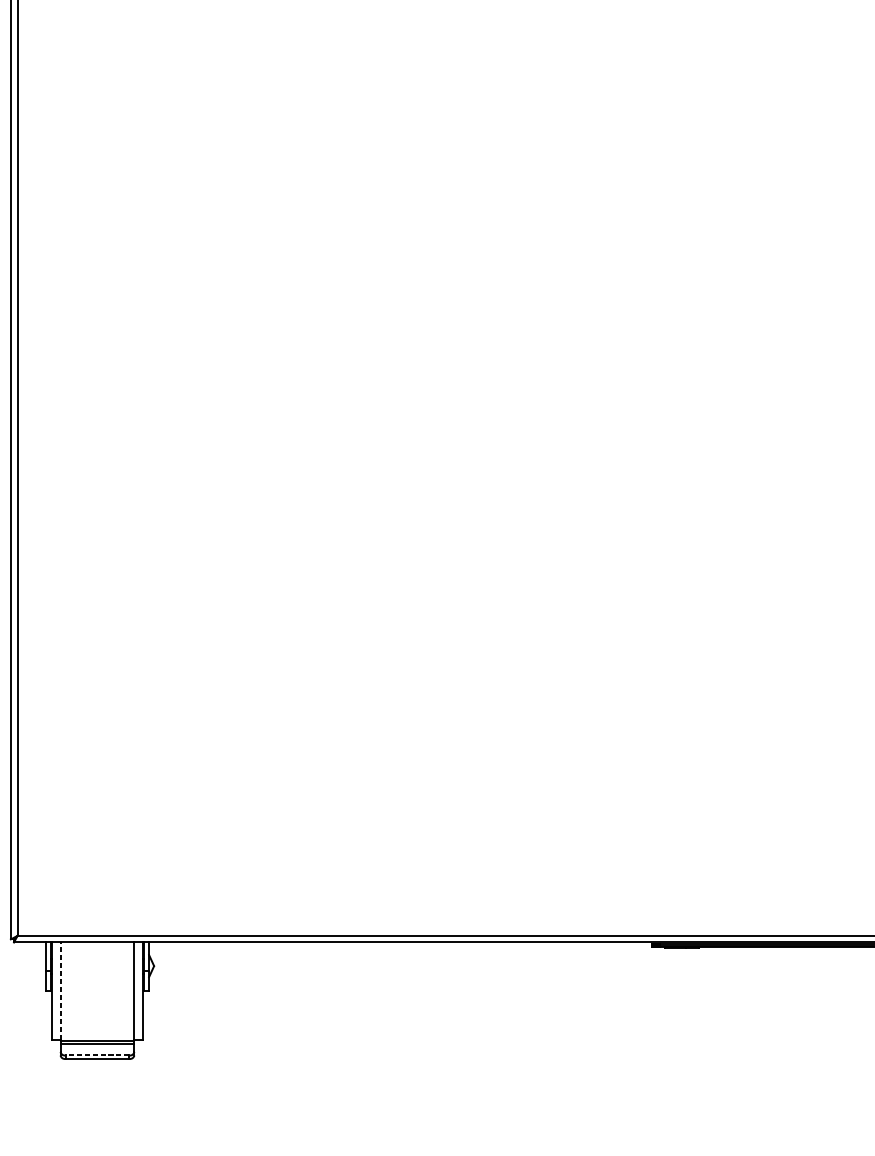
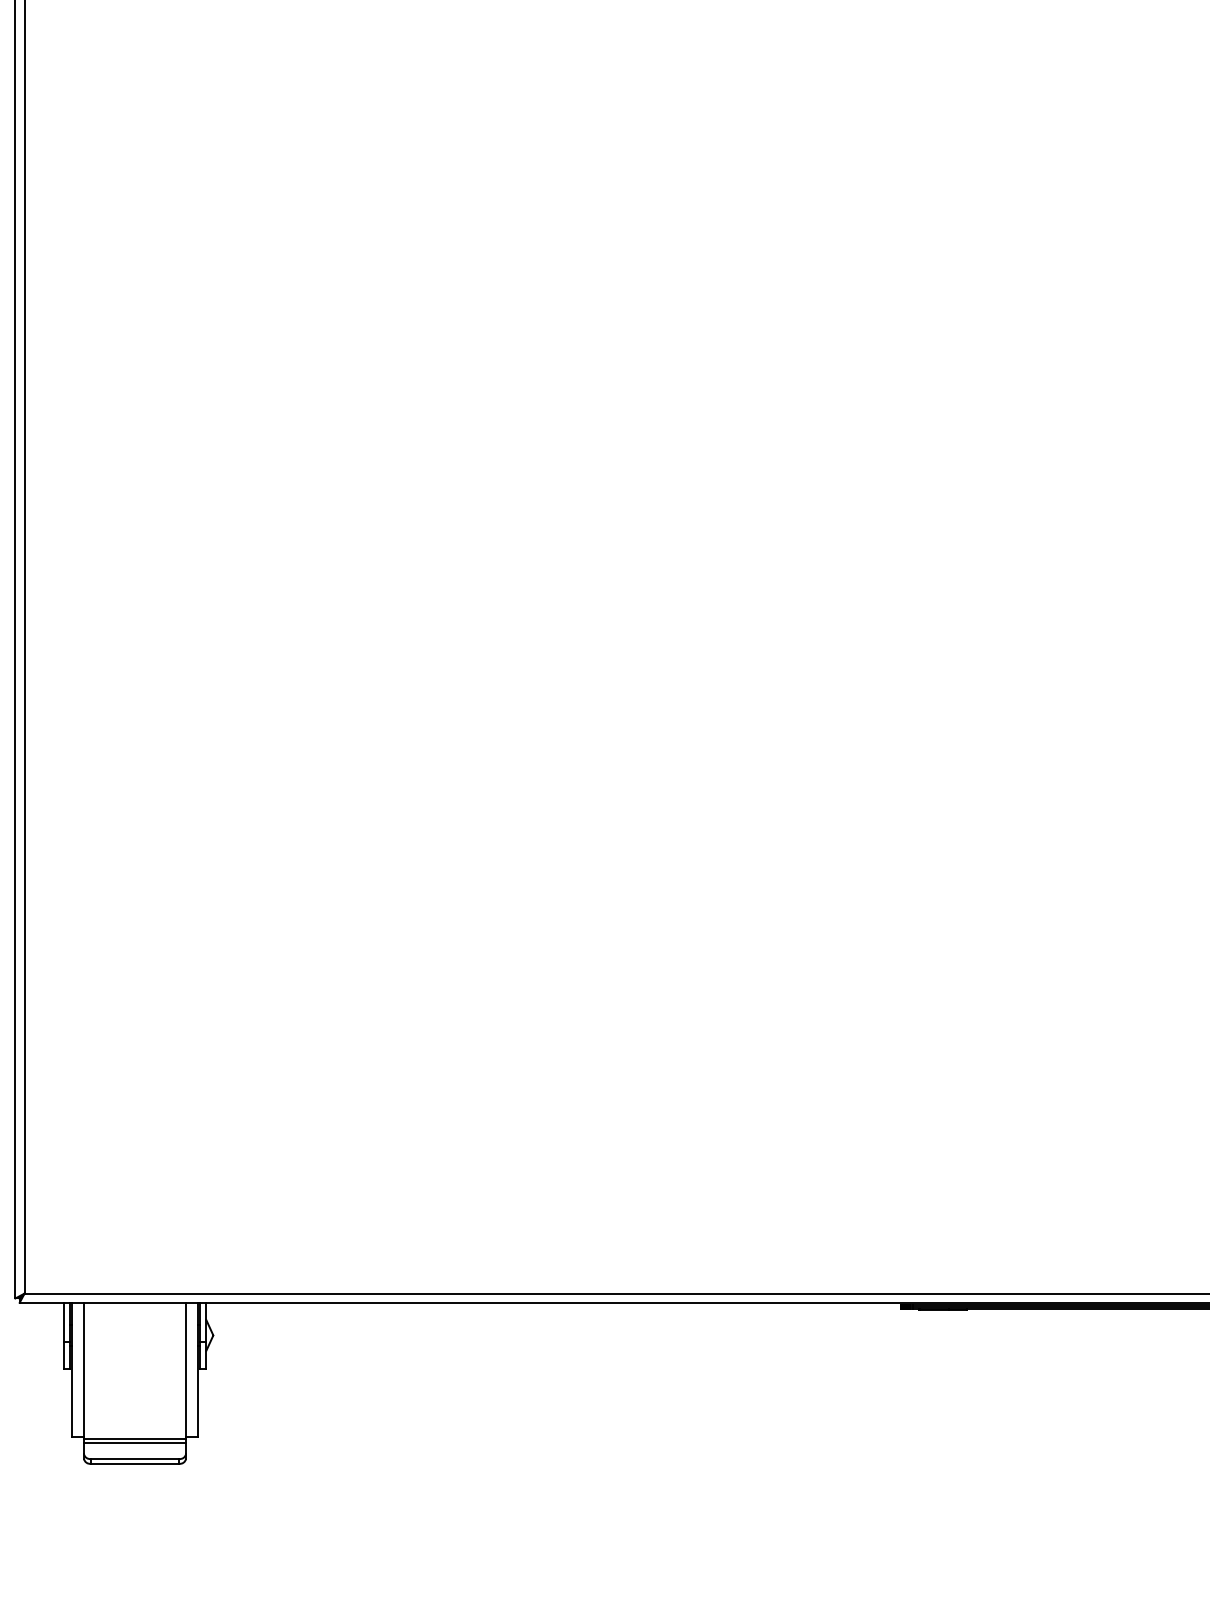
line: (60, 990) -> (84, 1369), dashed -> solid
line: (97, 1055) -> (134, 1458), dashed -> solid

